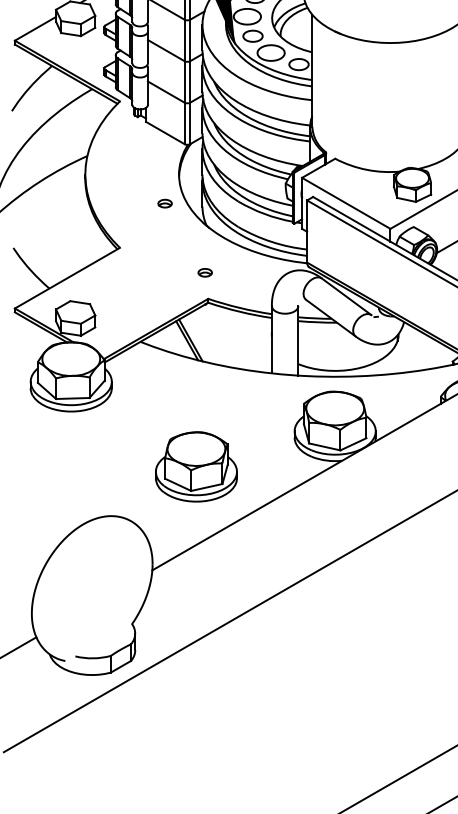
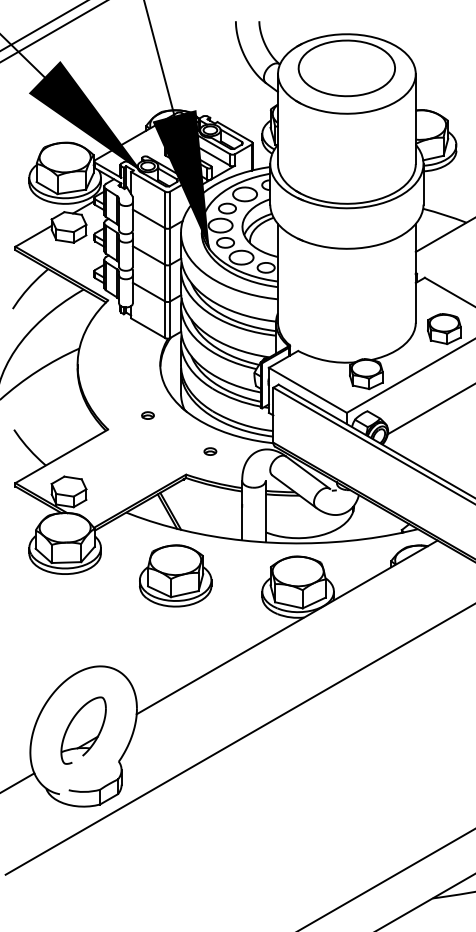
part: (164, 203) -> (147, 415), moved
part: (205, 272) -> (210, 451), moved
part: (196, 466) -> (175, 575), moved
part: (92, 588) -> (83, 730), added

